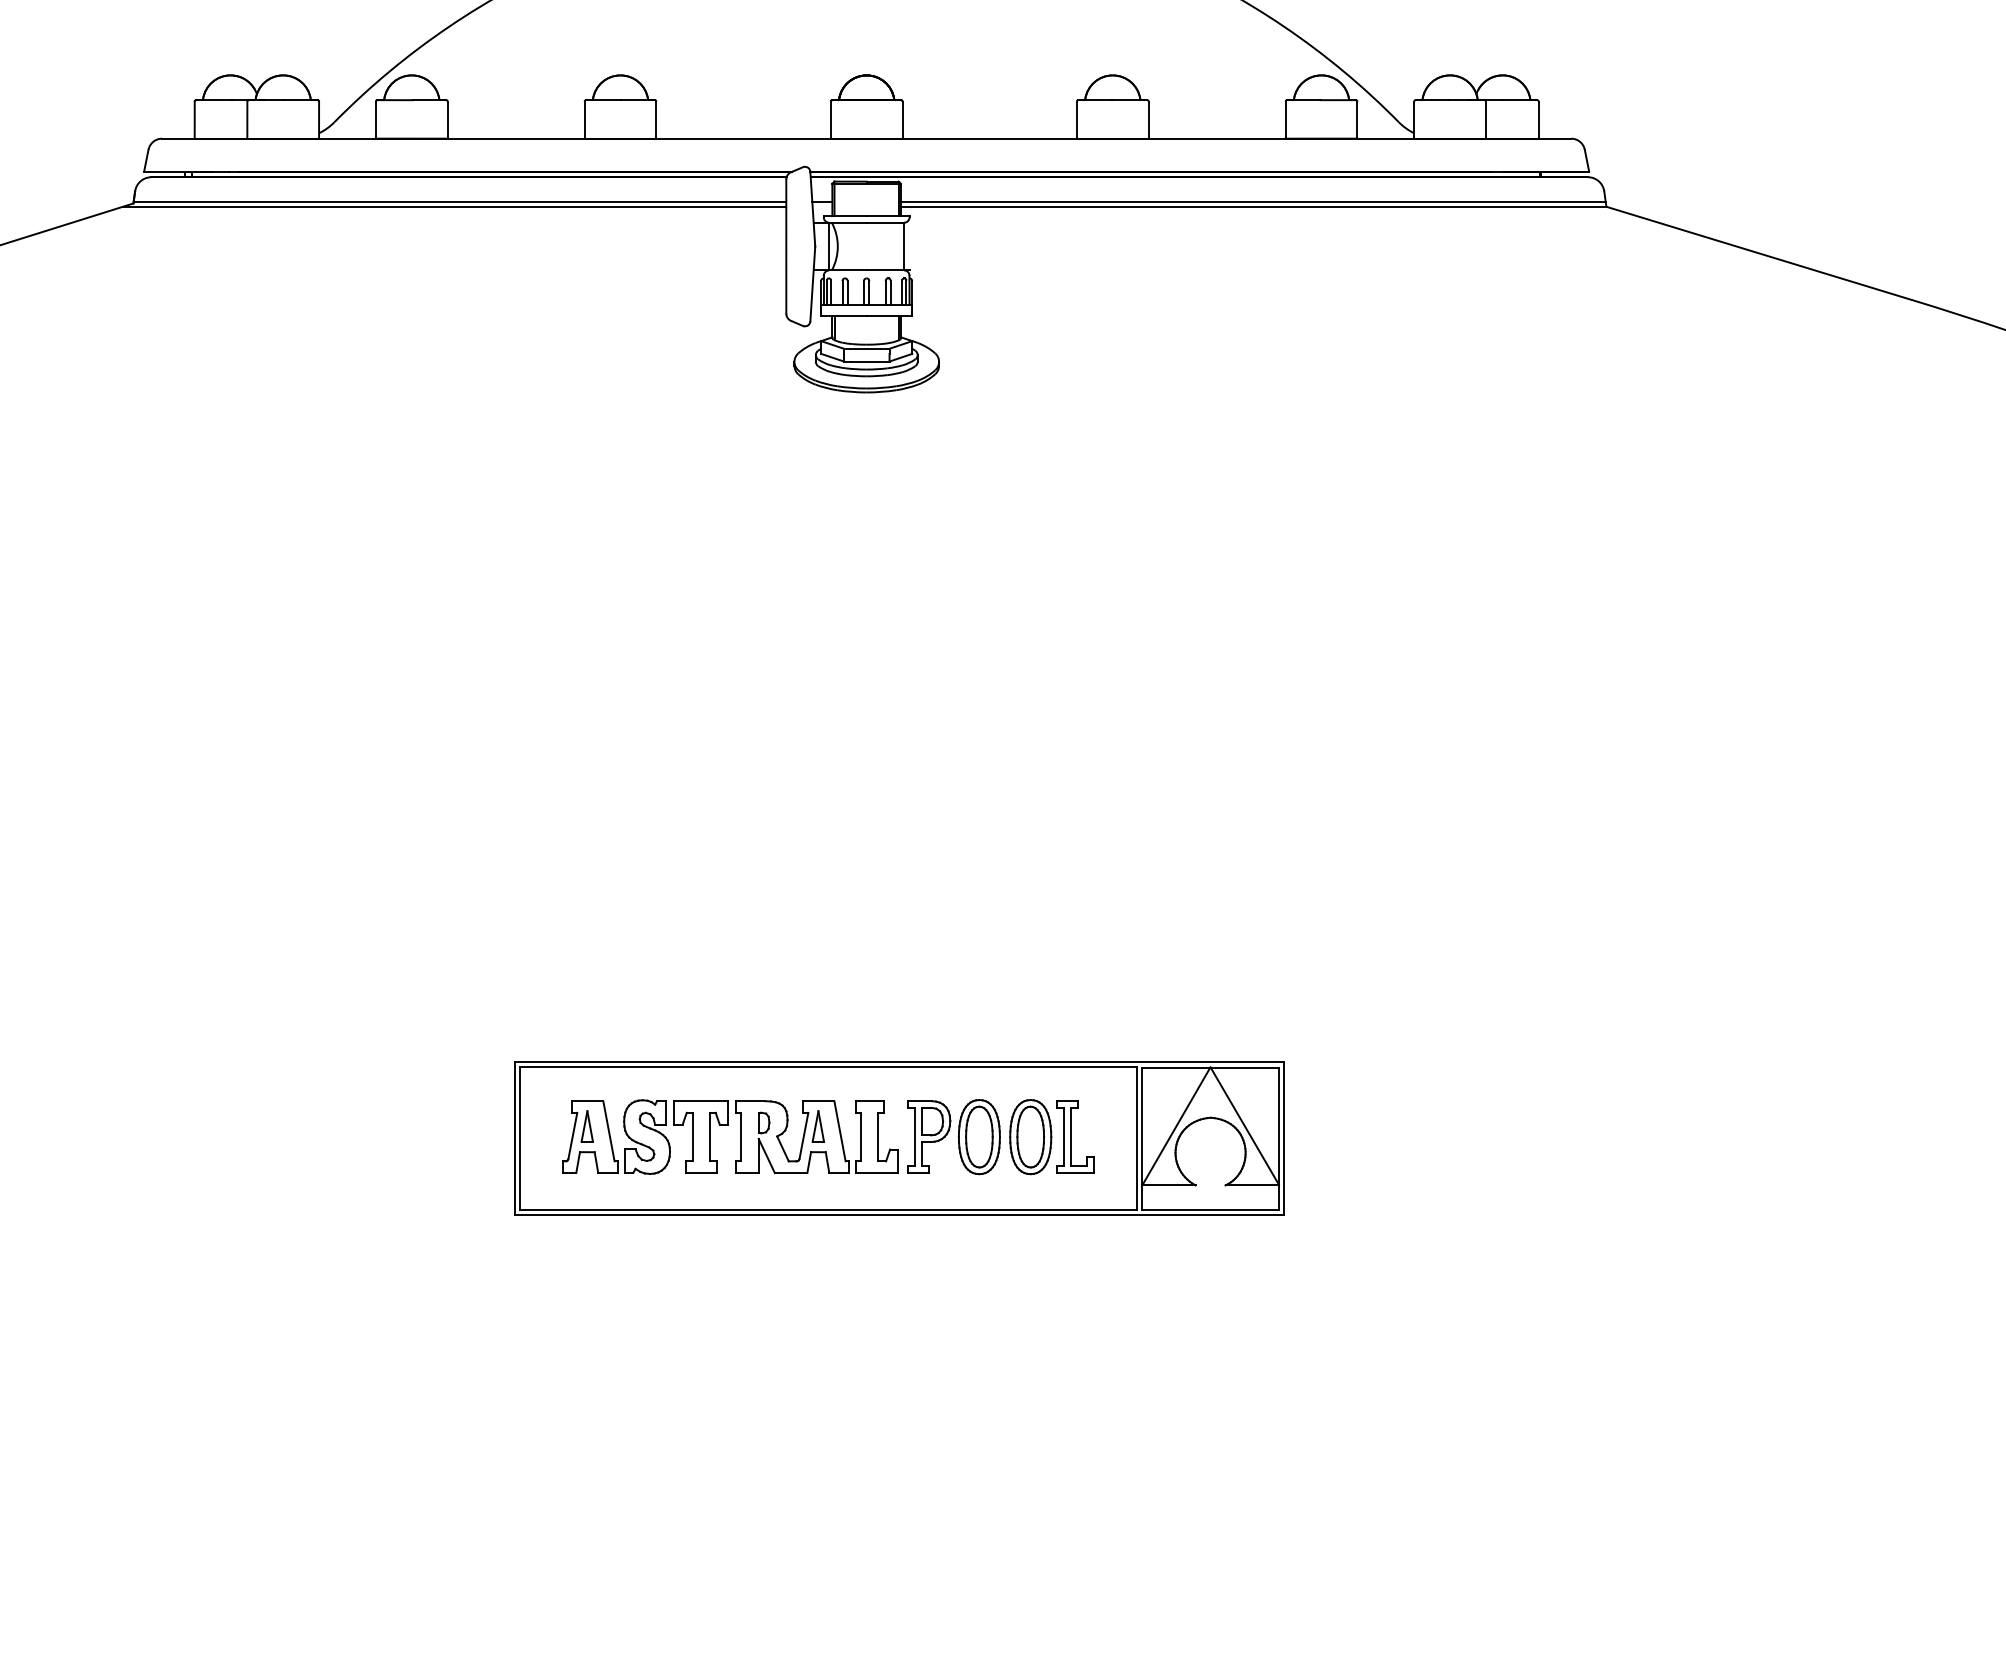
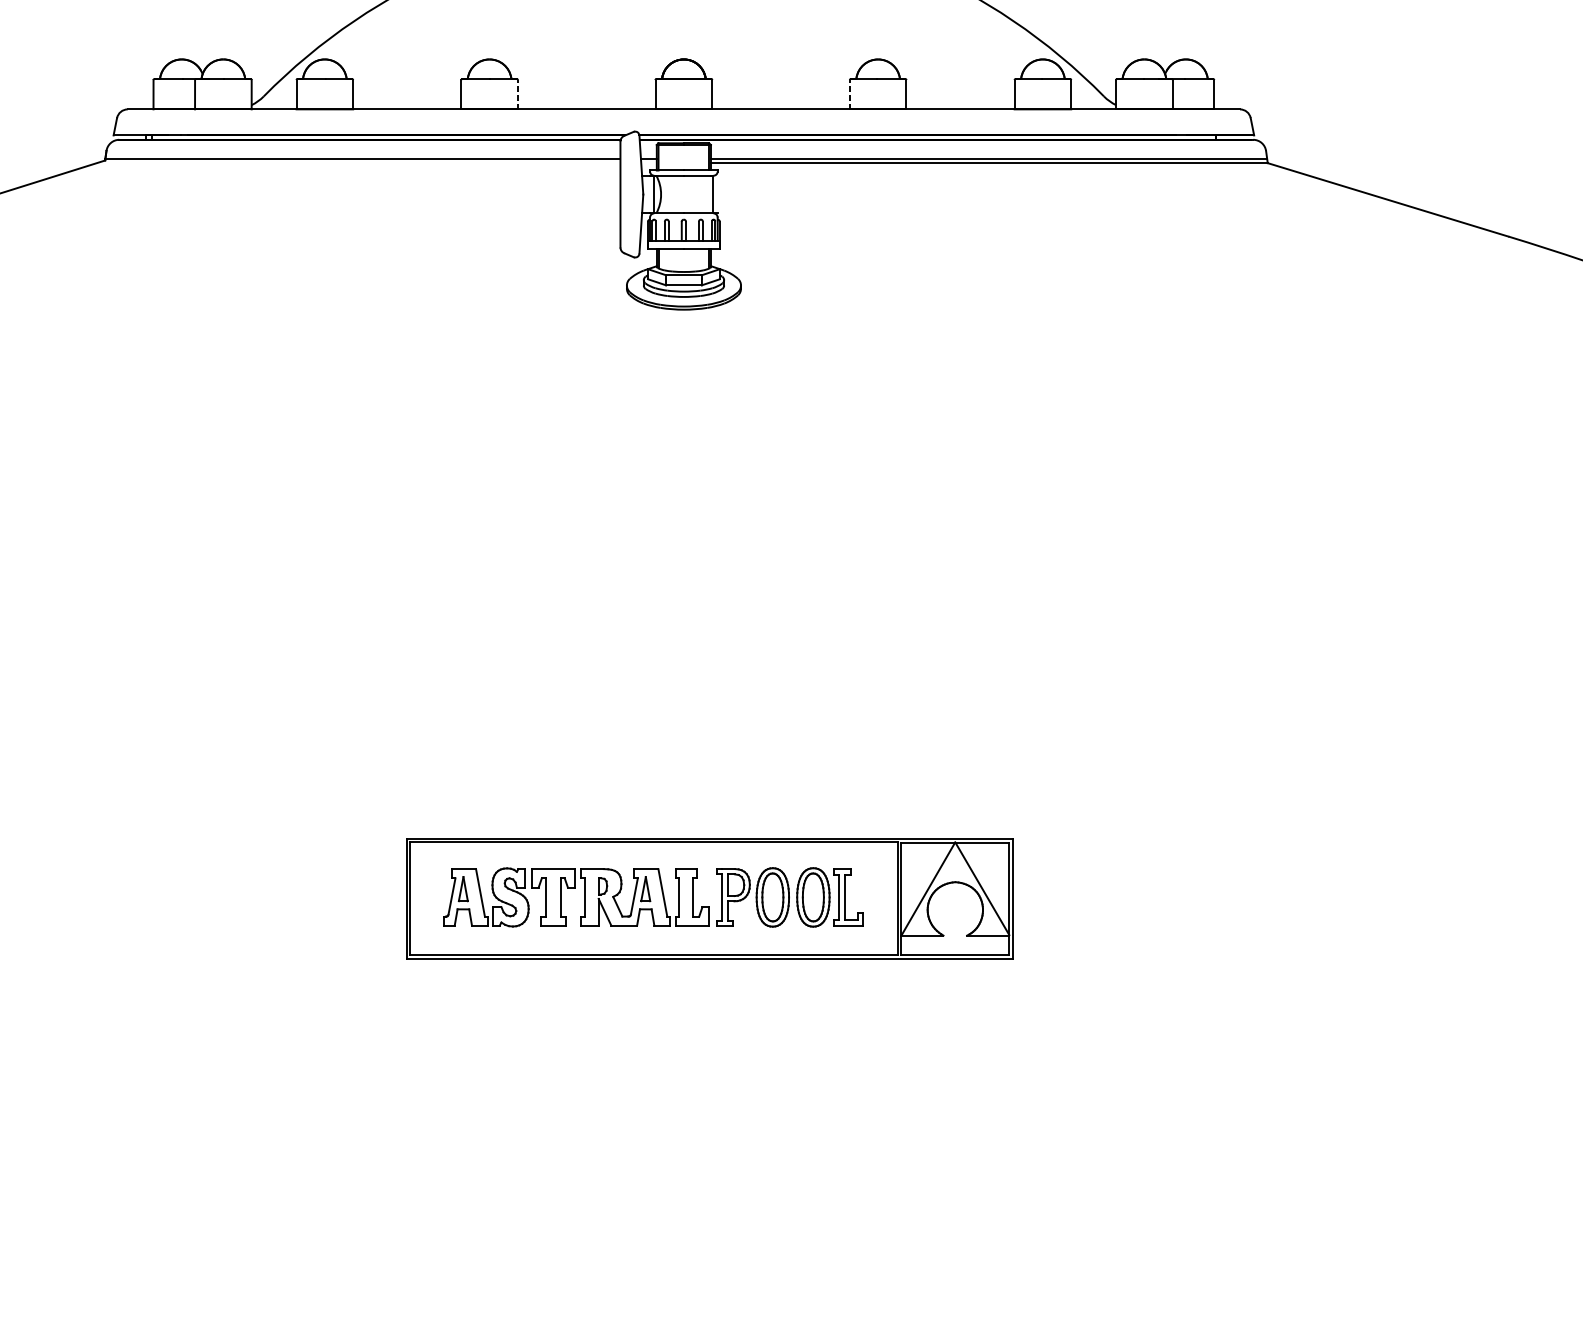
line: (656, 120) -> (518, 95), solid -> dashed
line: (1076, 120) -> (849, 95), solid -> dashed
line: (454, 206) -> (358, 162), removed

